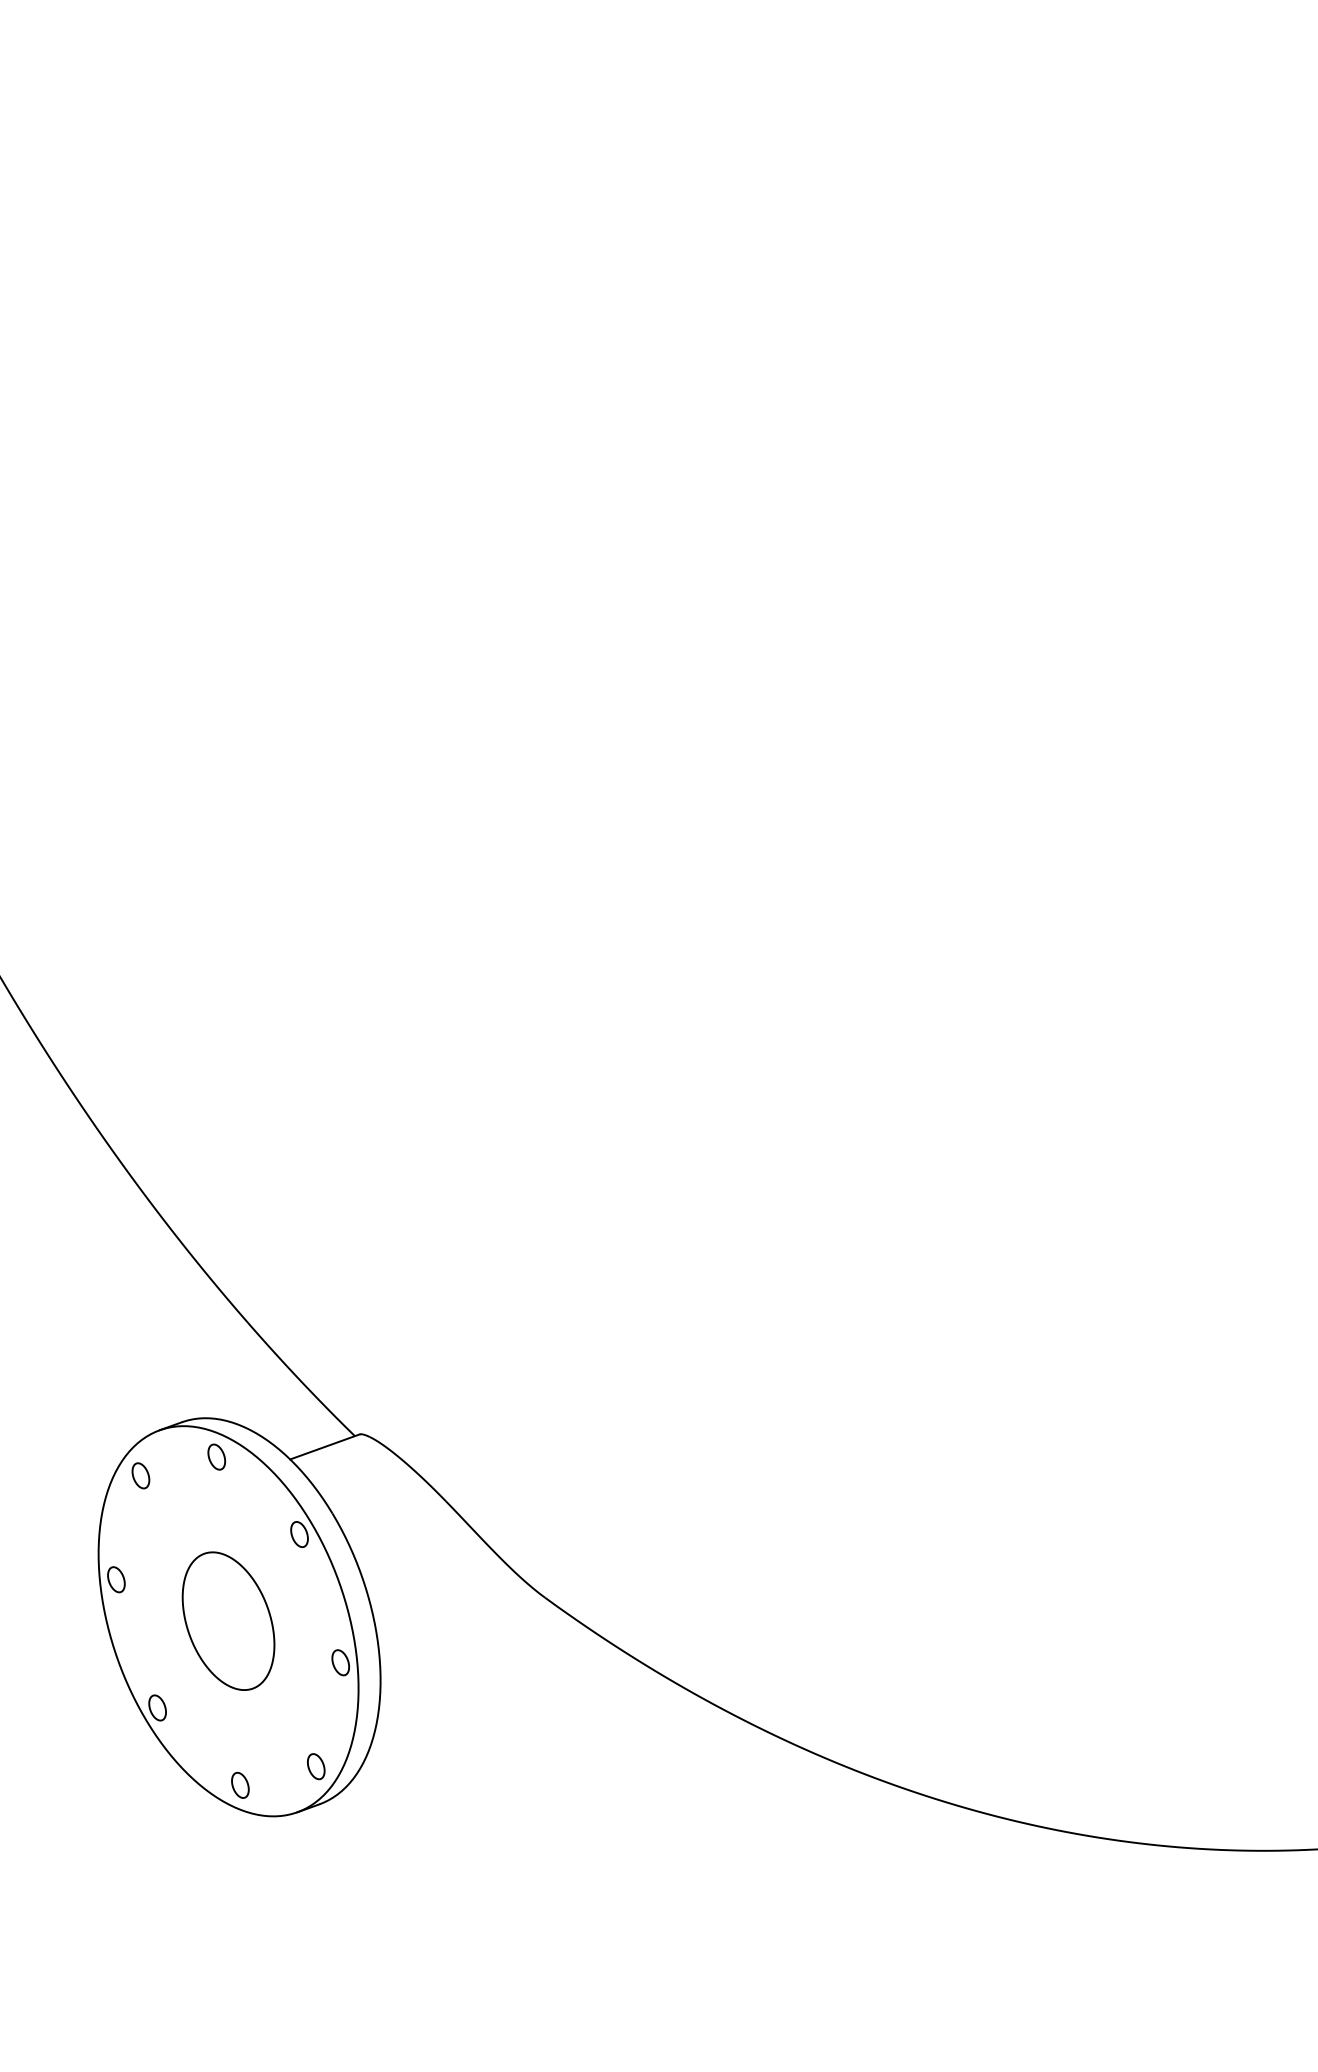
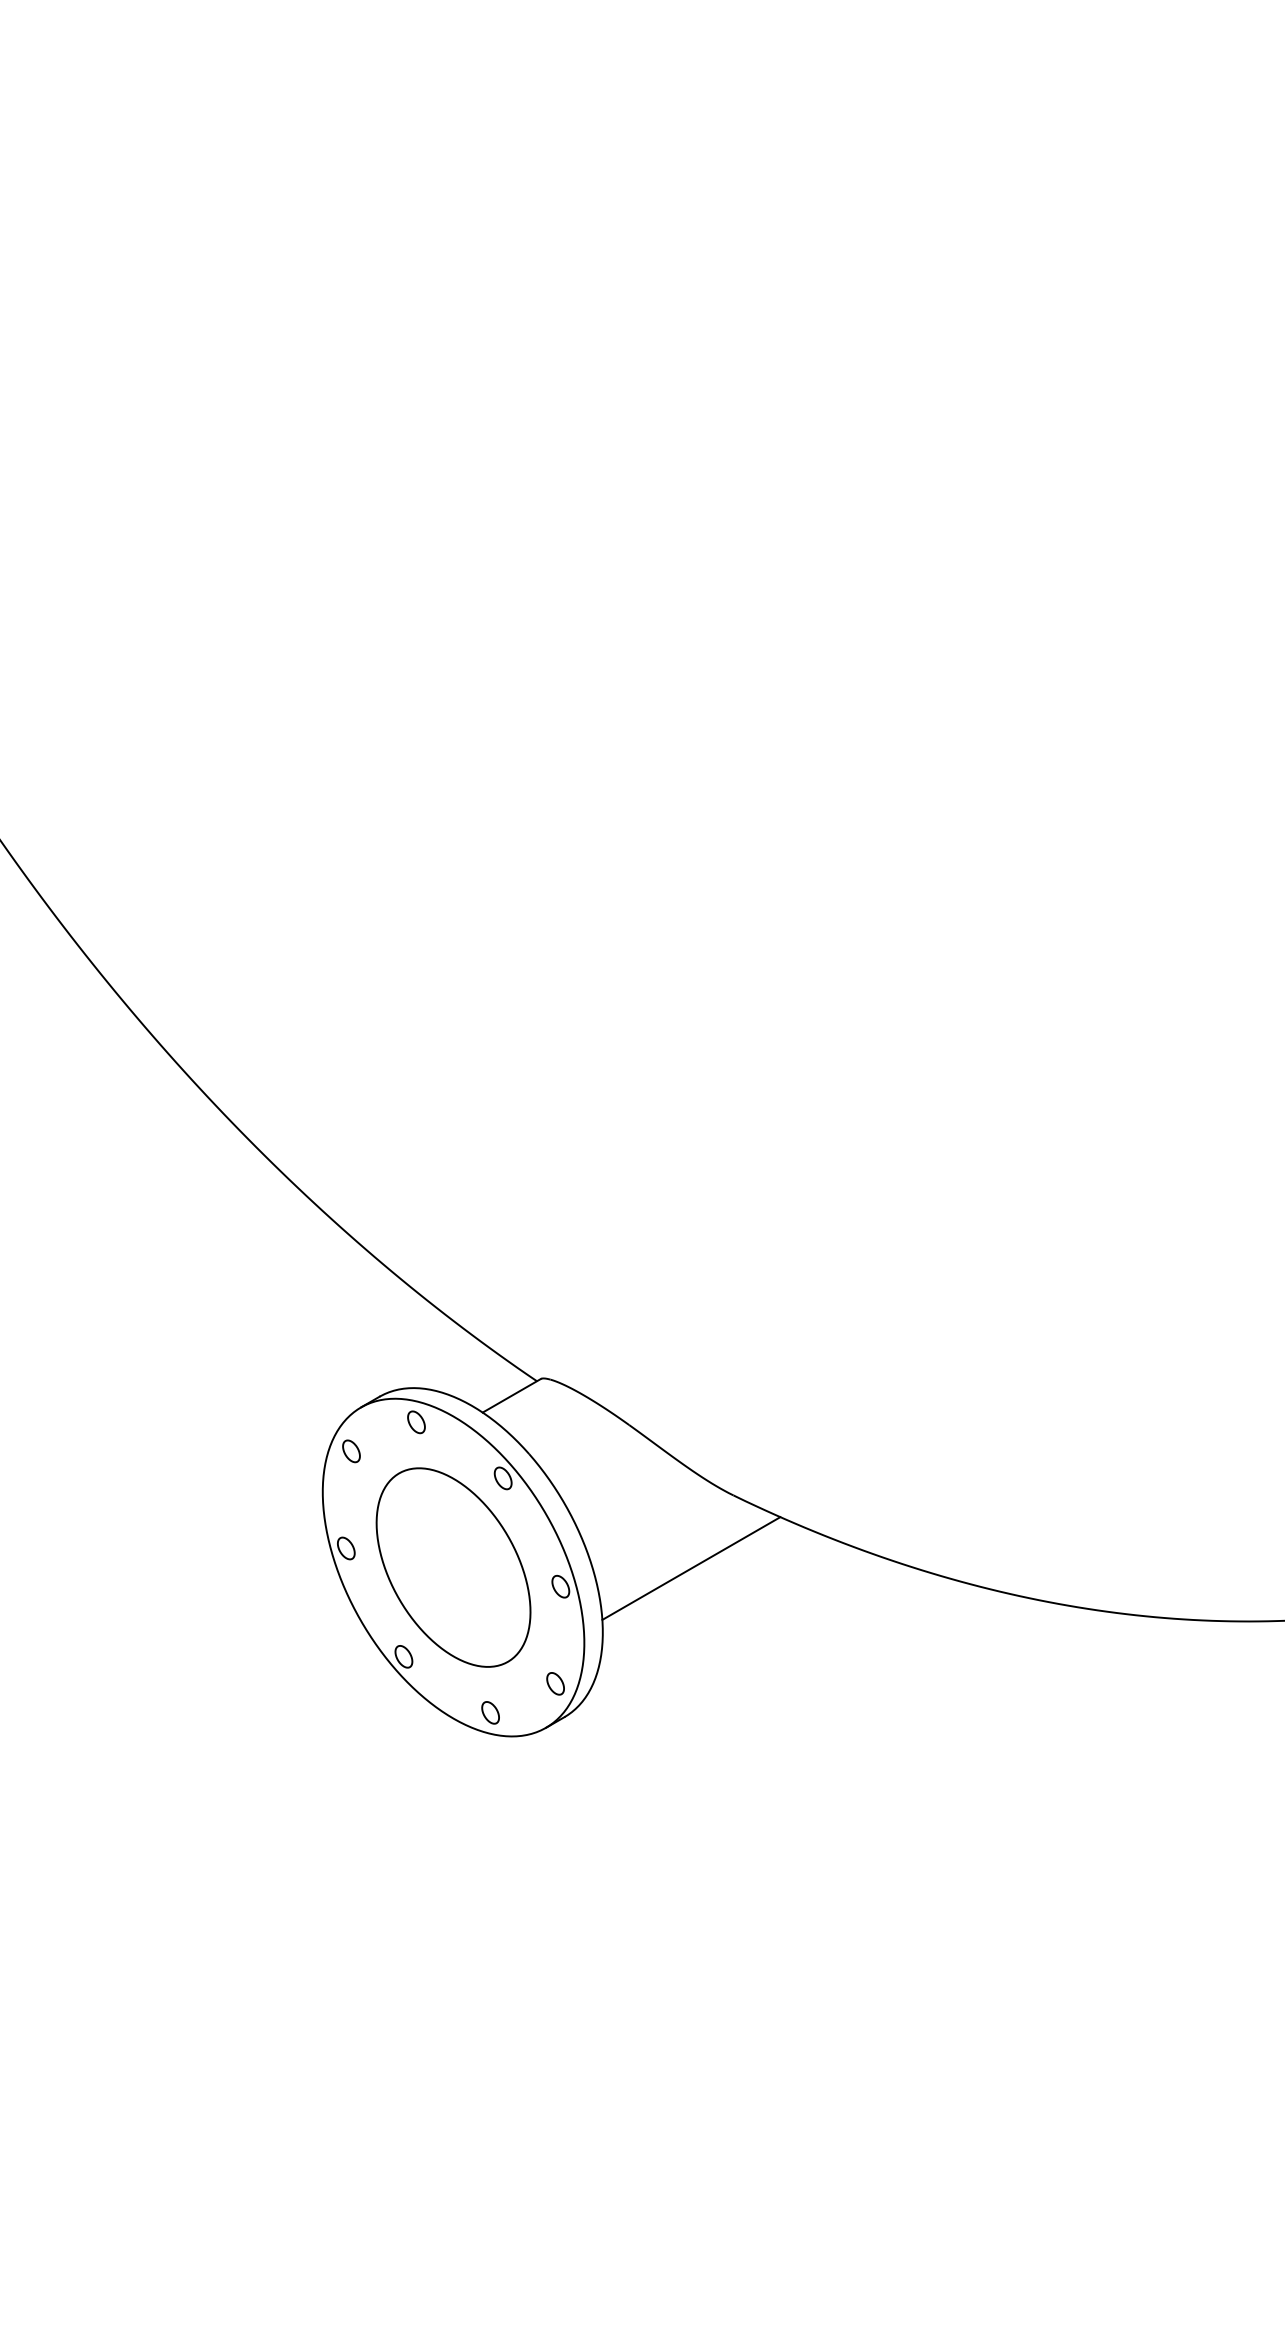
part: (228, 1621) -> (453, 1567), size x1.67
line: (485, 1668) -> (691, 1568), added

